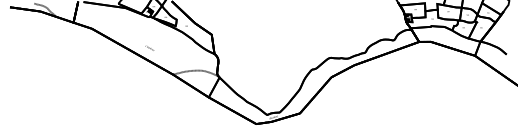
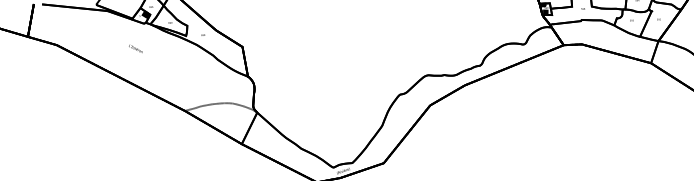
text: (149, 47) -> (135, 47), moved

